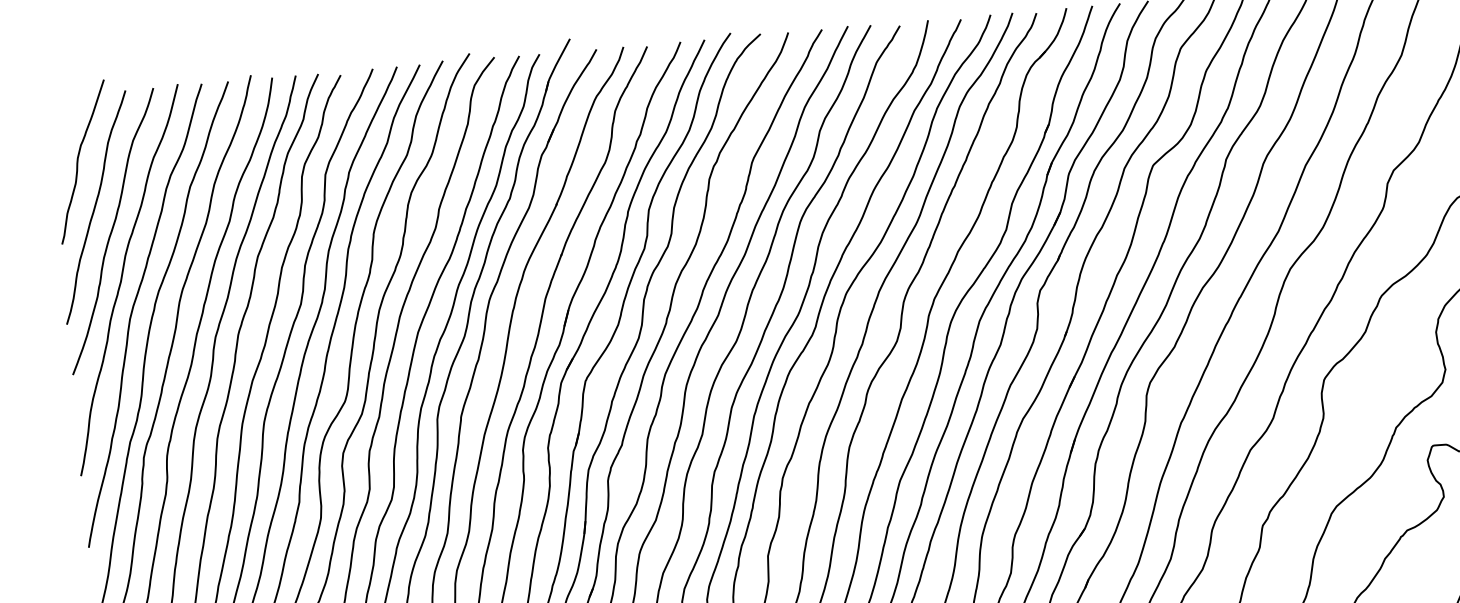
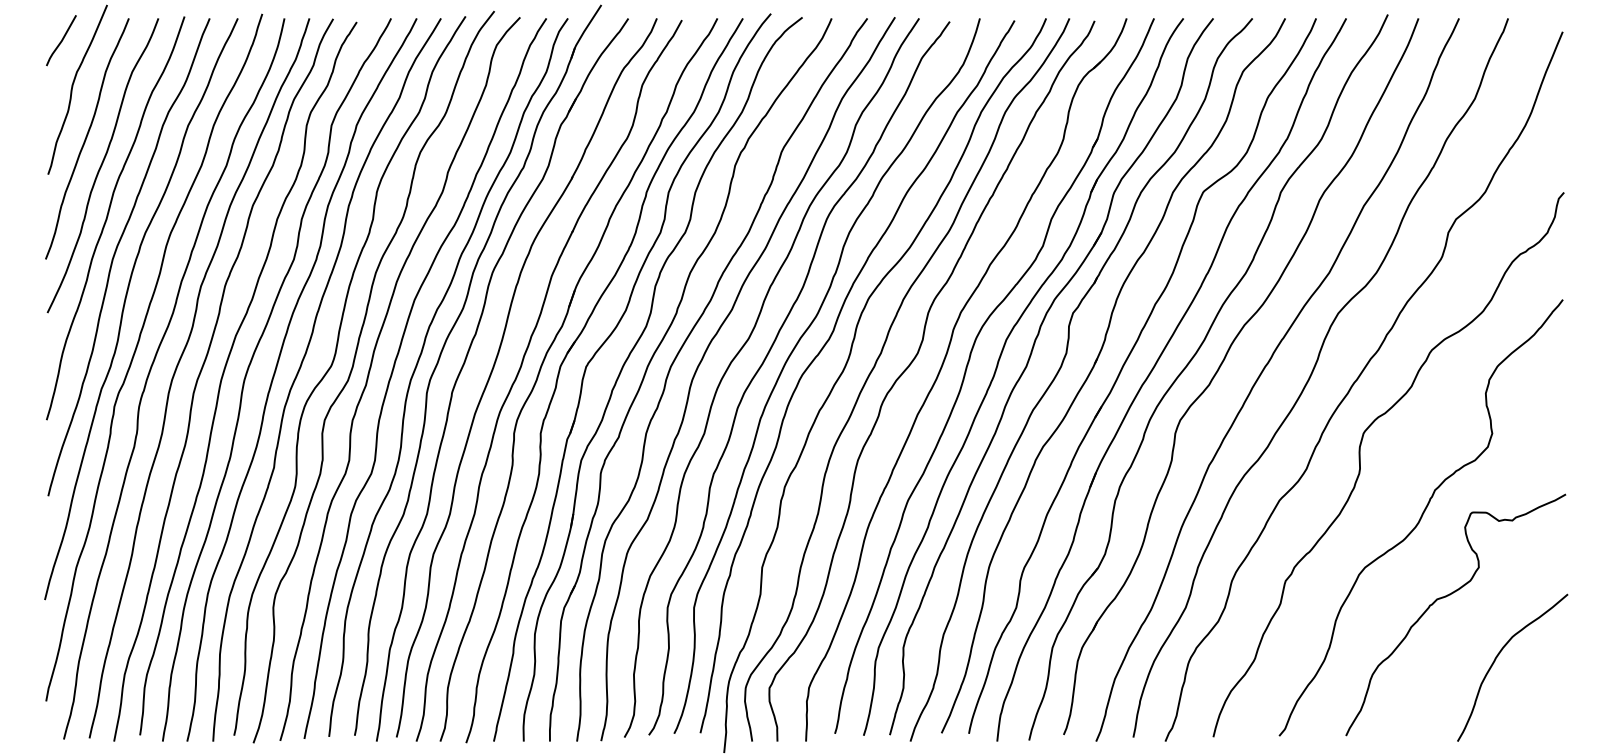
line: (63, 116) -> (61, 40), added

